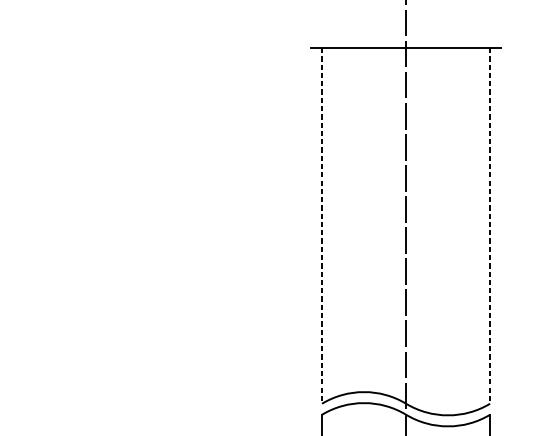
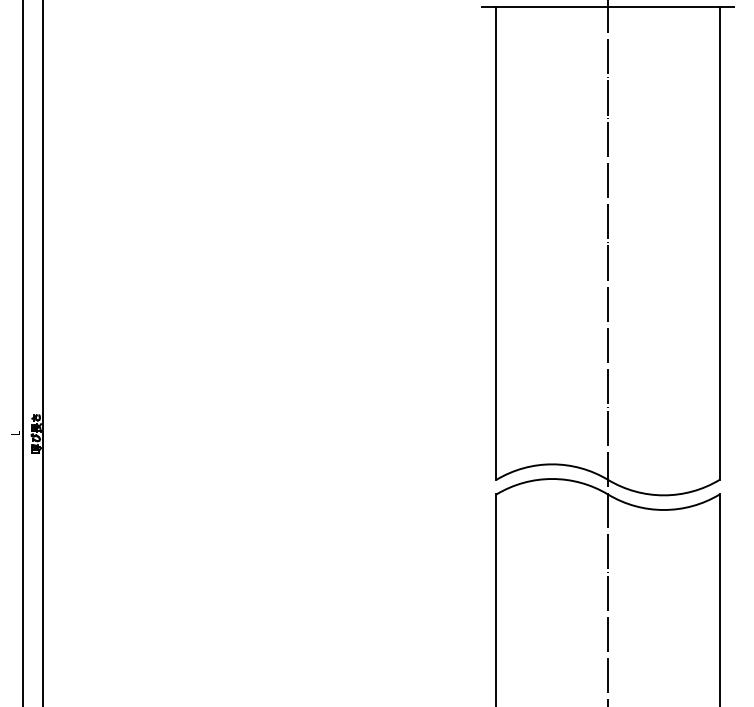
line: (322, 226) -> (496, 244), dashed -> solid
line: (489, 226) -> (719, 244), dashed -> solid

